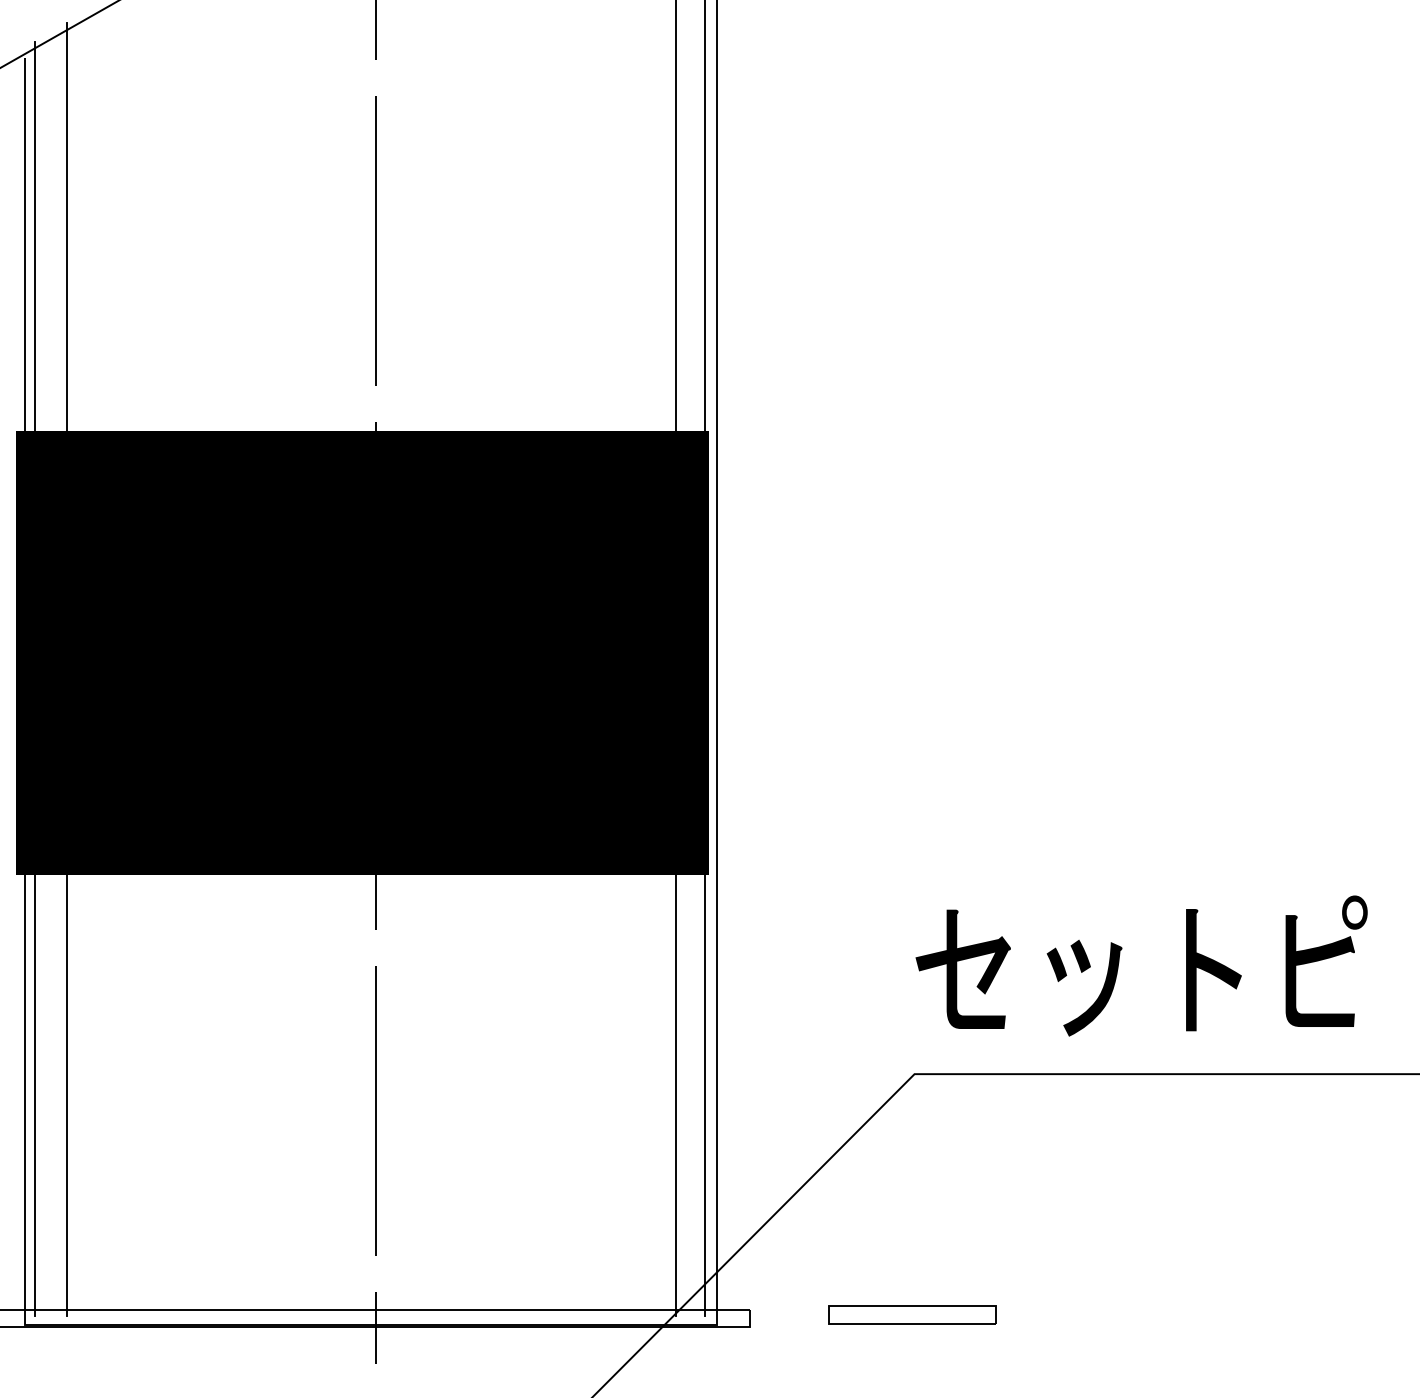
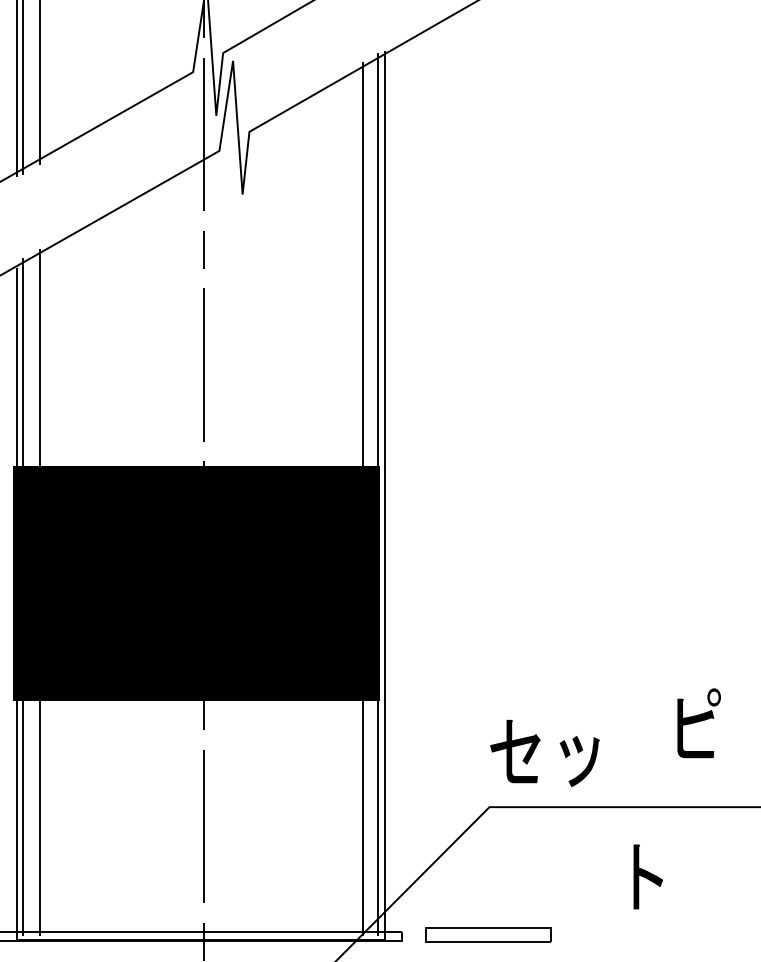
part: (1325, 961) -> (698, 723), moved
part: (1212, 969) -> (647, 876), moved
part: (912, 1314) -> (488, 934), size x1.4

